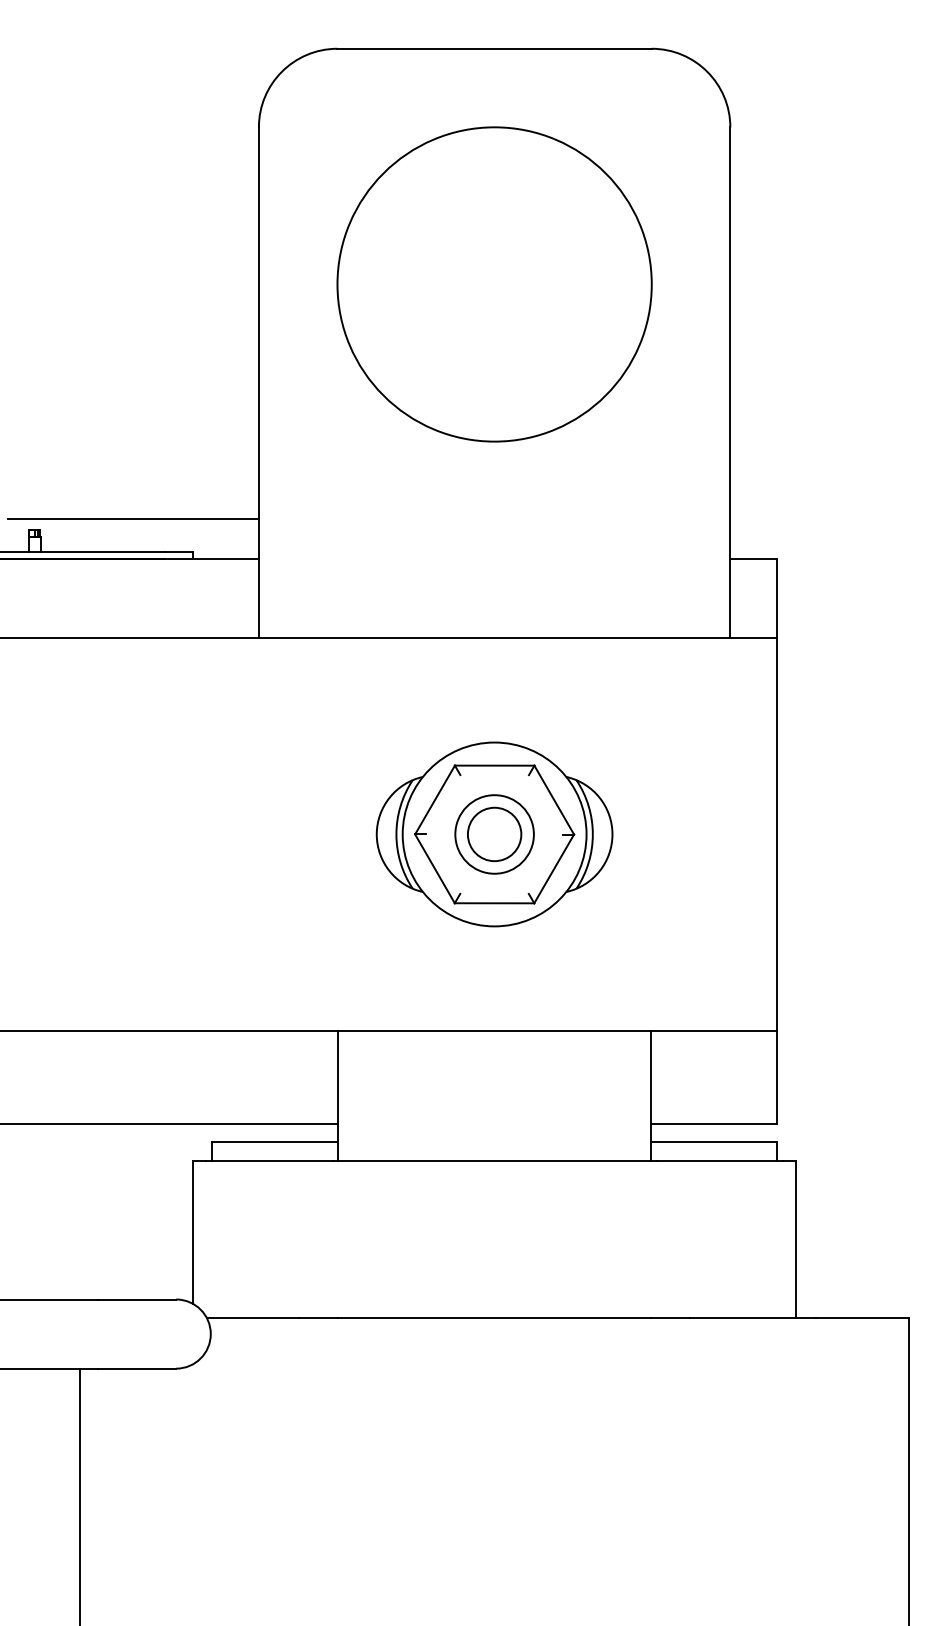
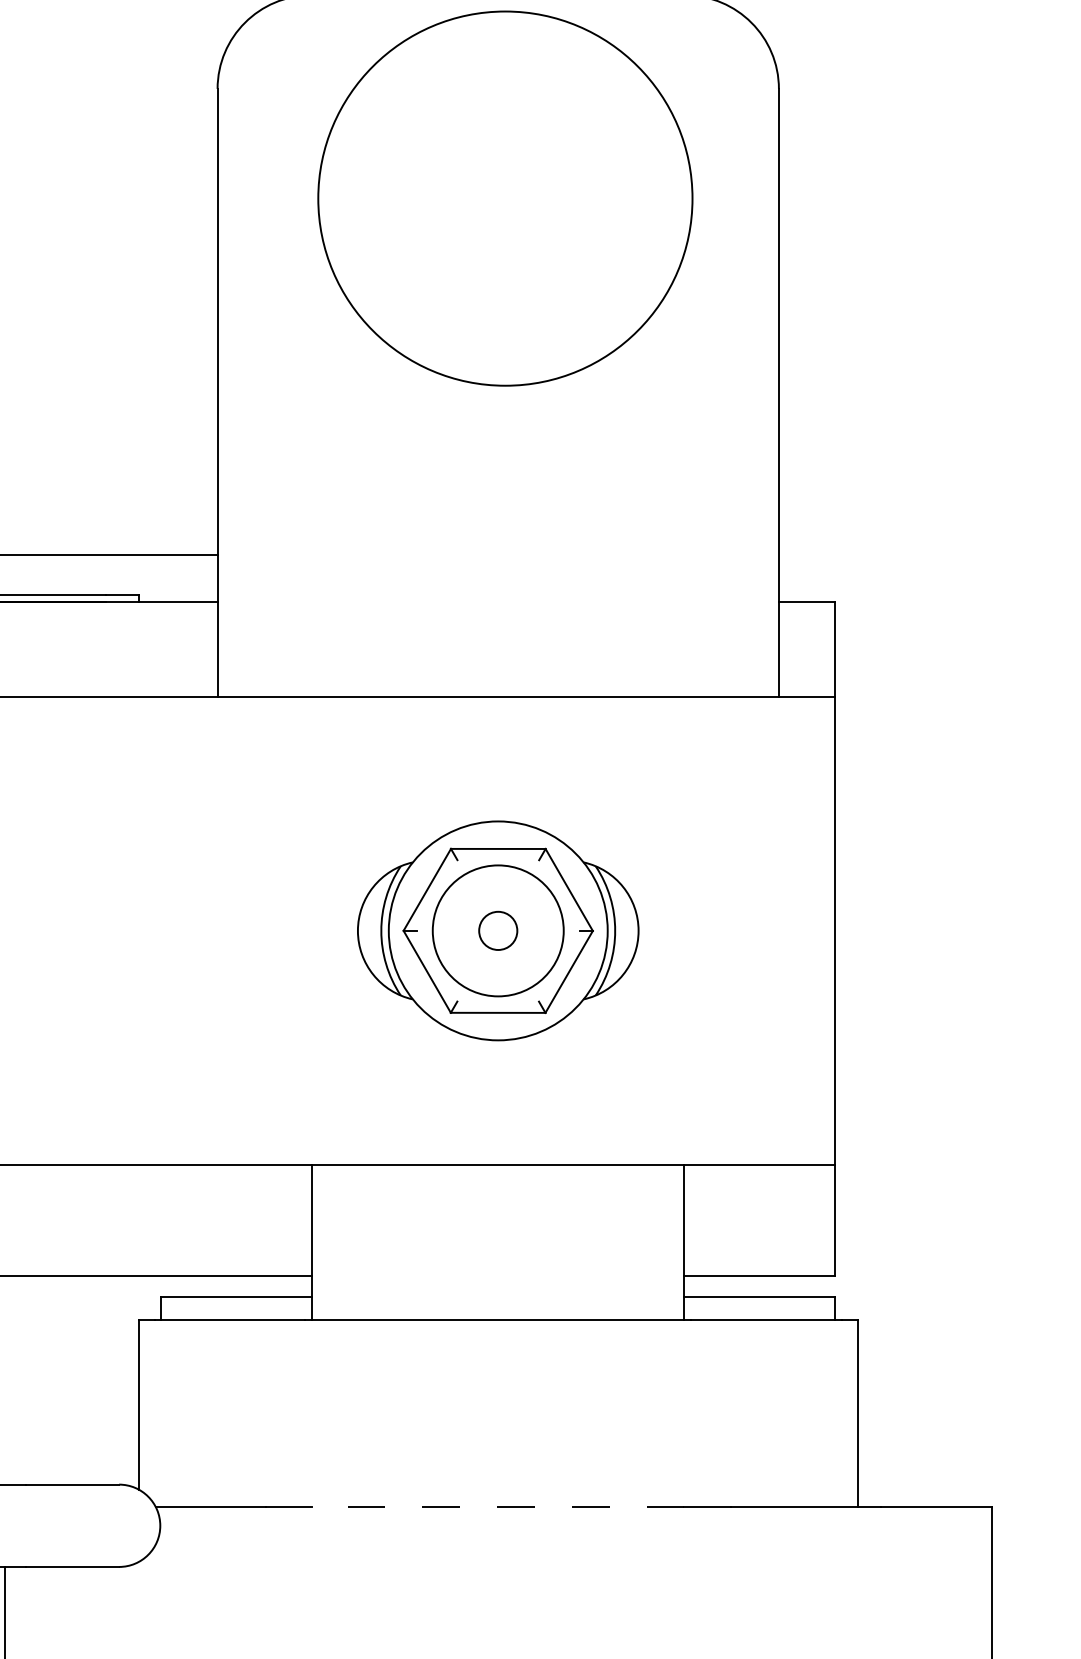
circle: (494, 284) -> (505, 198), moved
circle: (494, 834) -> (498, 930), size x0.6
circle: (494, 834) -> (498, 930), size x1.4
line: (494, 1318) -> (498, 1507), solid -> dashed

